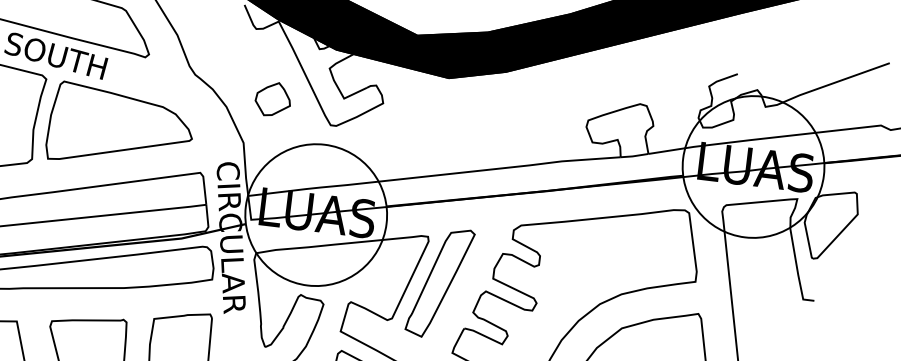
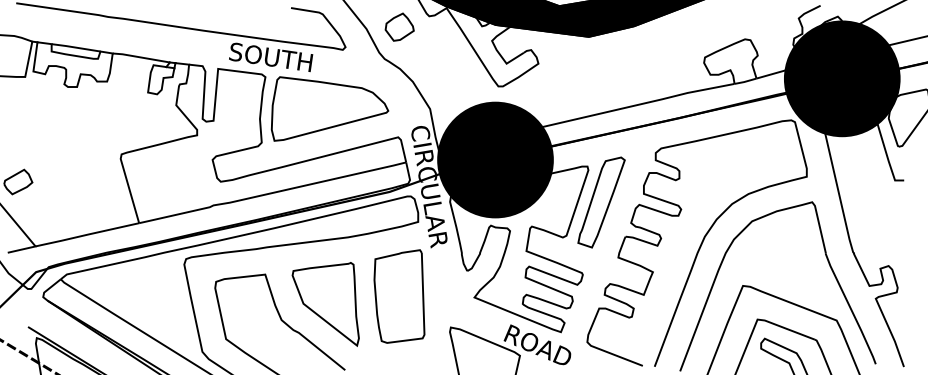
part: (273, 98) -> (399, 26), moved
fill: (752, 166) -> (841, 78), added
fill: (316, 214) -> (495, 159), added

